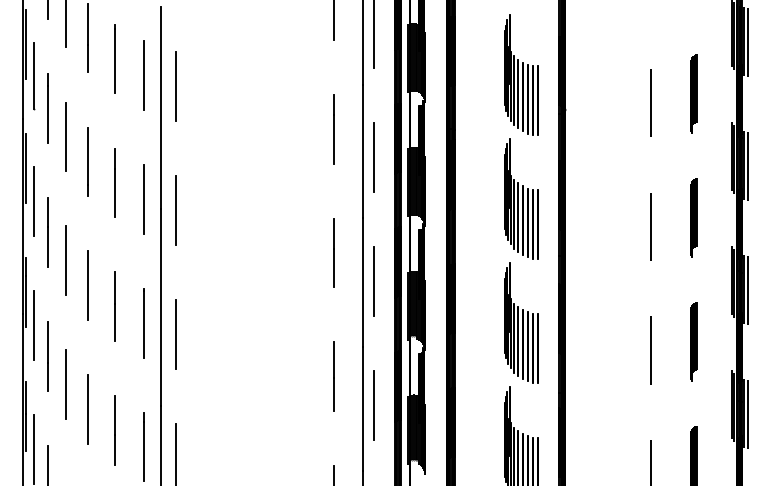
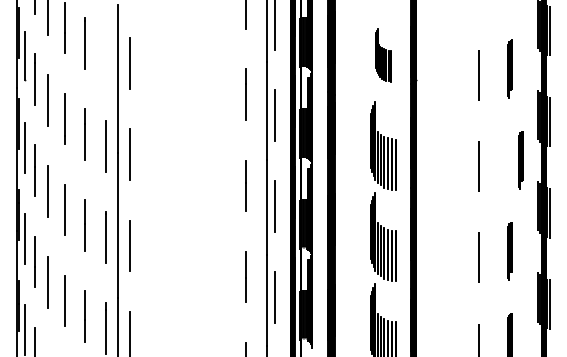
part: (521, 74) -> (383, 54), size x0.6
line: (144, 75) -> (106, 55), removed
part: (693, 217) -> (521, 159), moved

